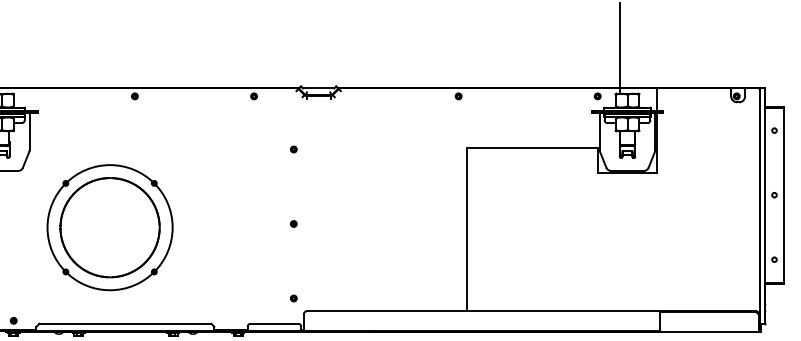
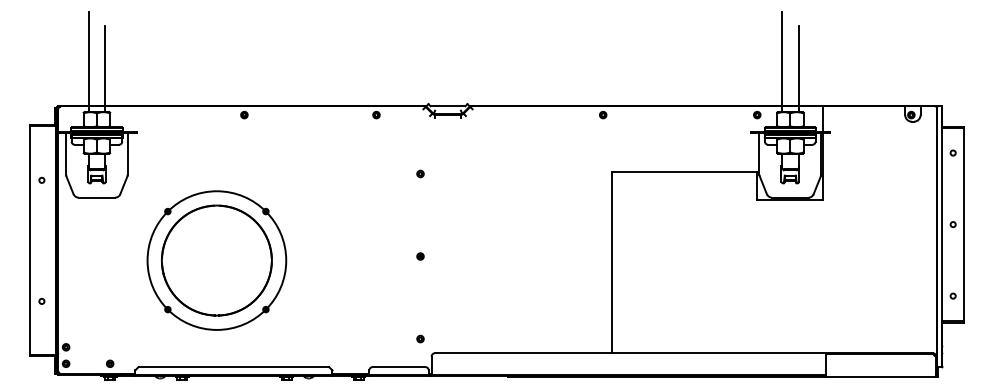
line: (9, 54) -> (105, 68), added
line: (634, 54) -> (798, 68), added

